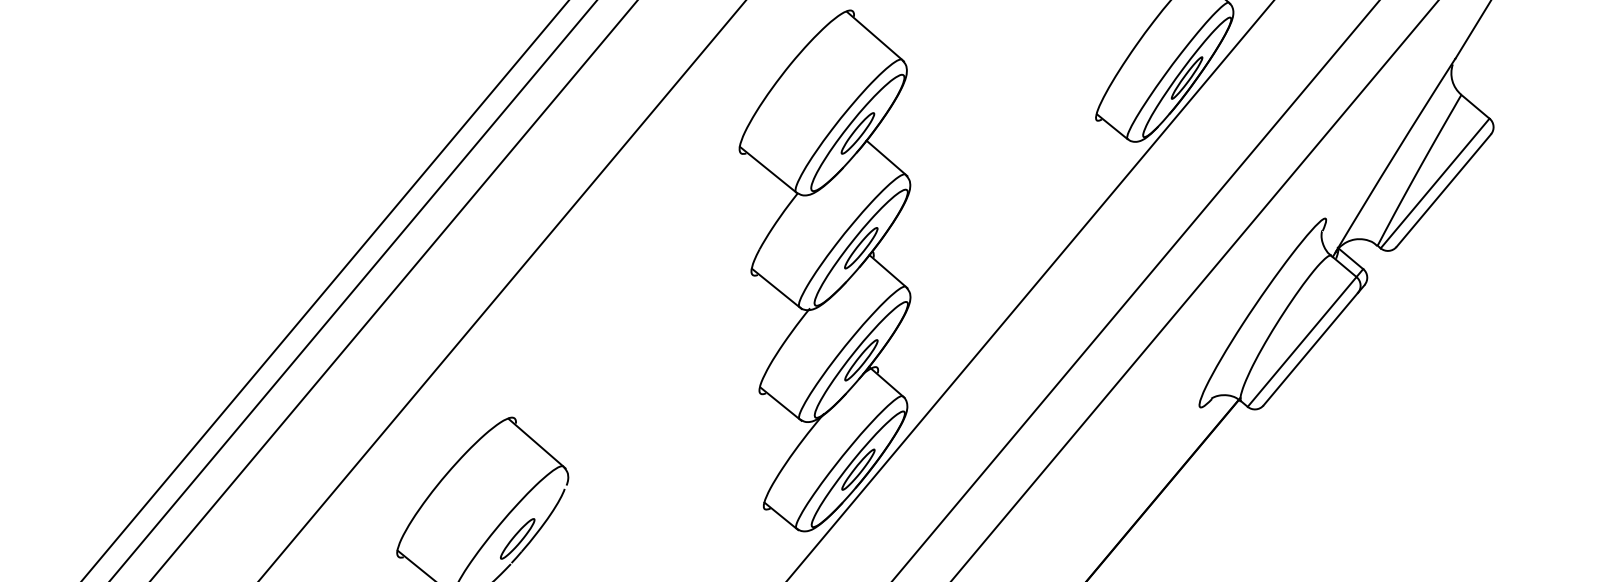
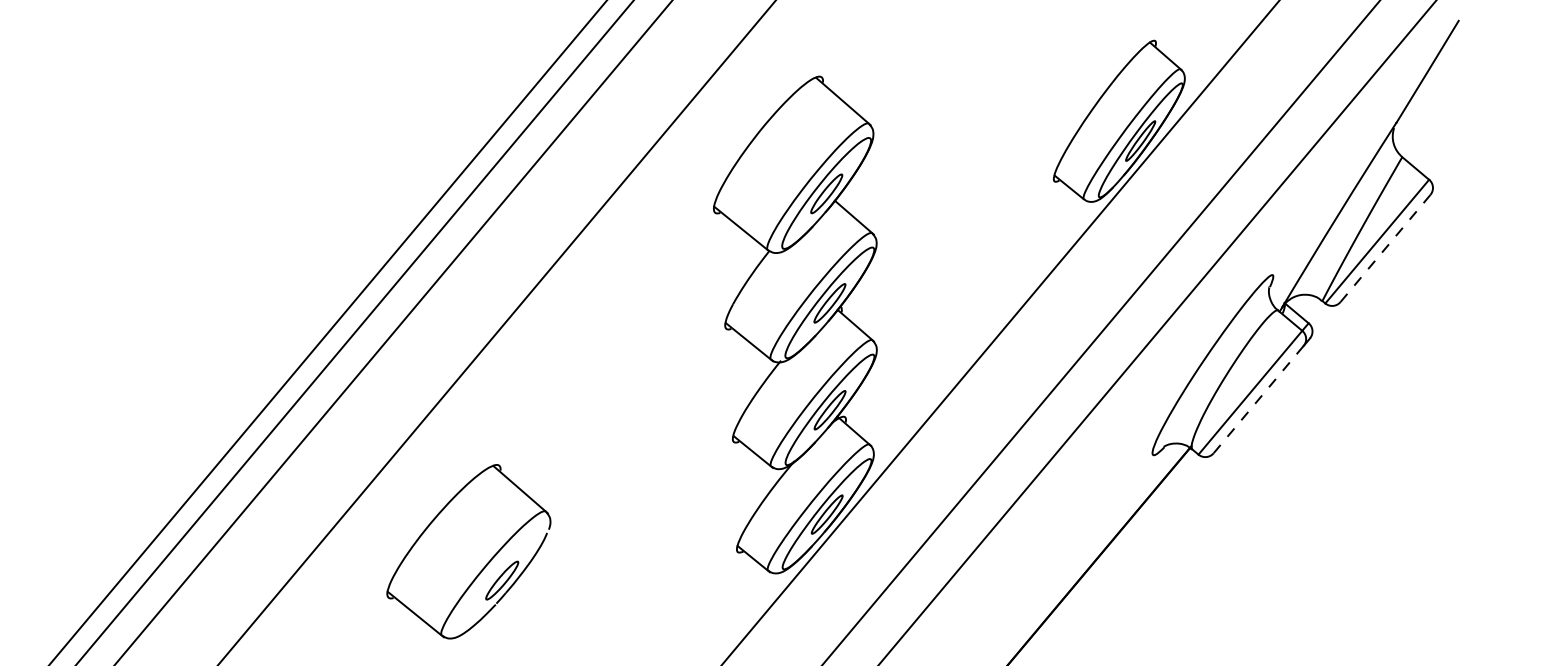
line: (1443, 190) -> (1385, 248), solid -> dashed
line: (1310, 349) -> (1258, 399), solid -> dashed

